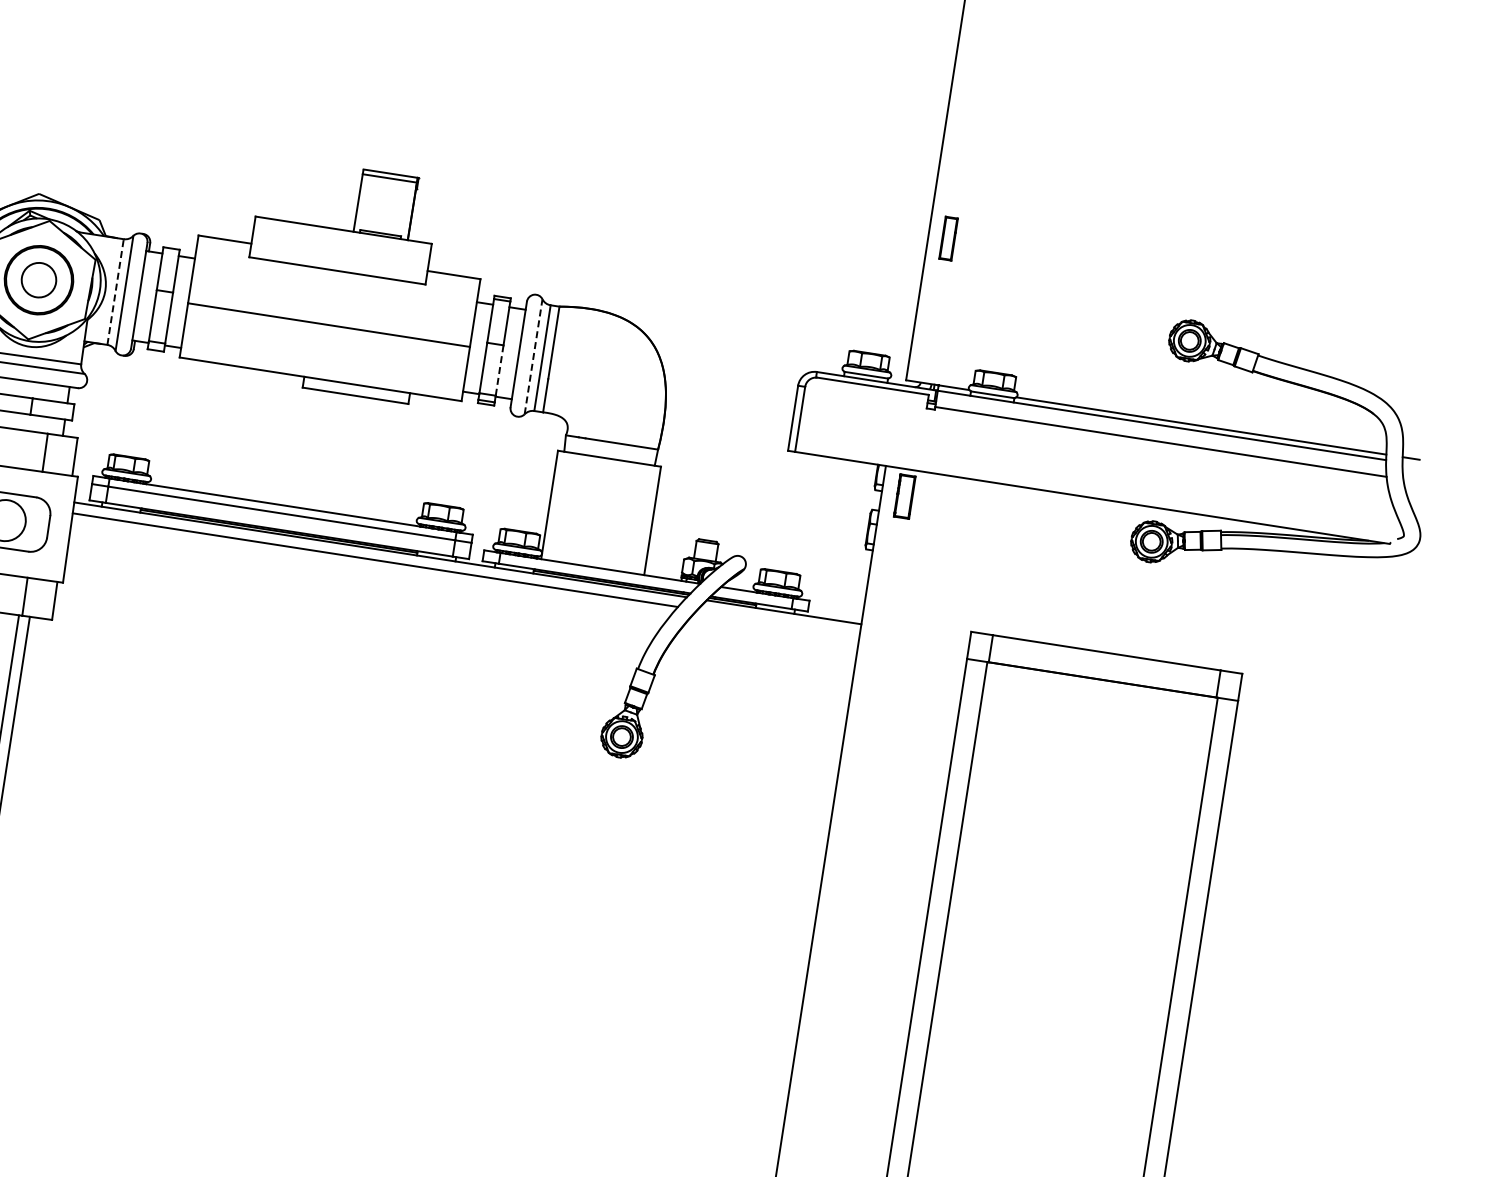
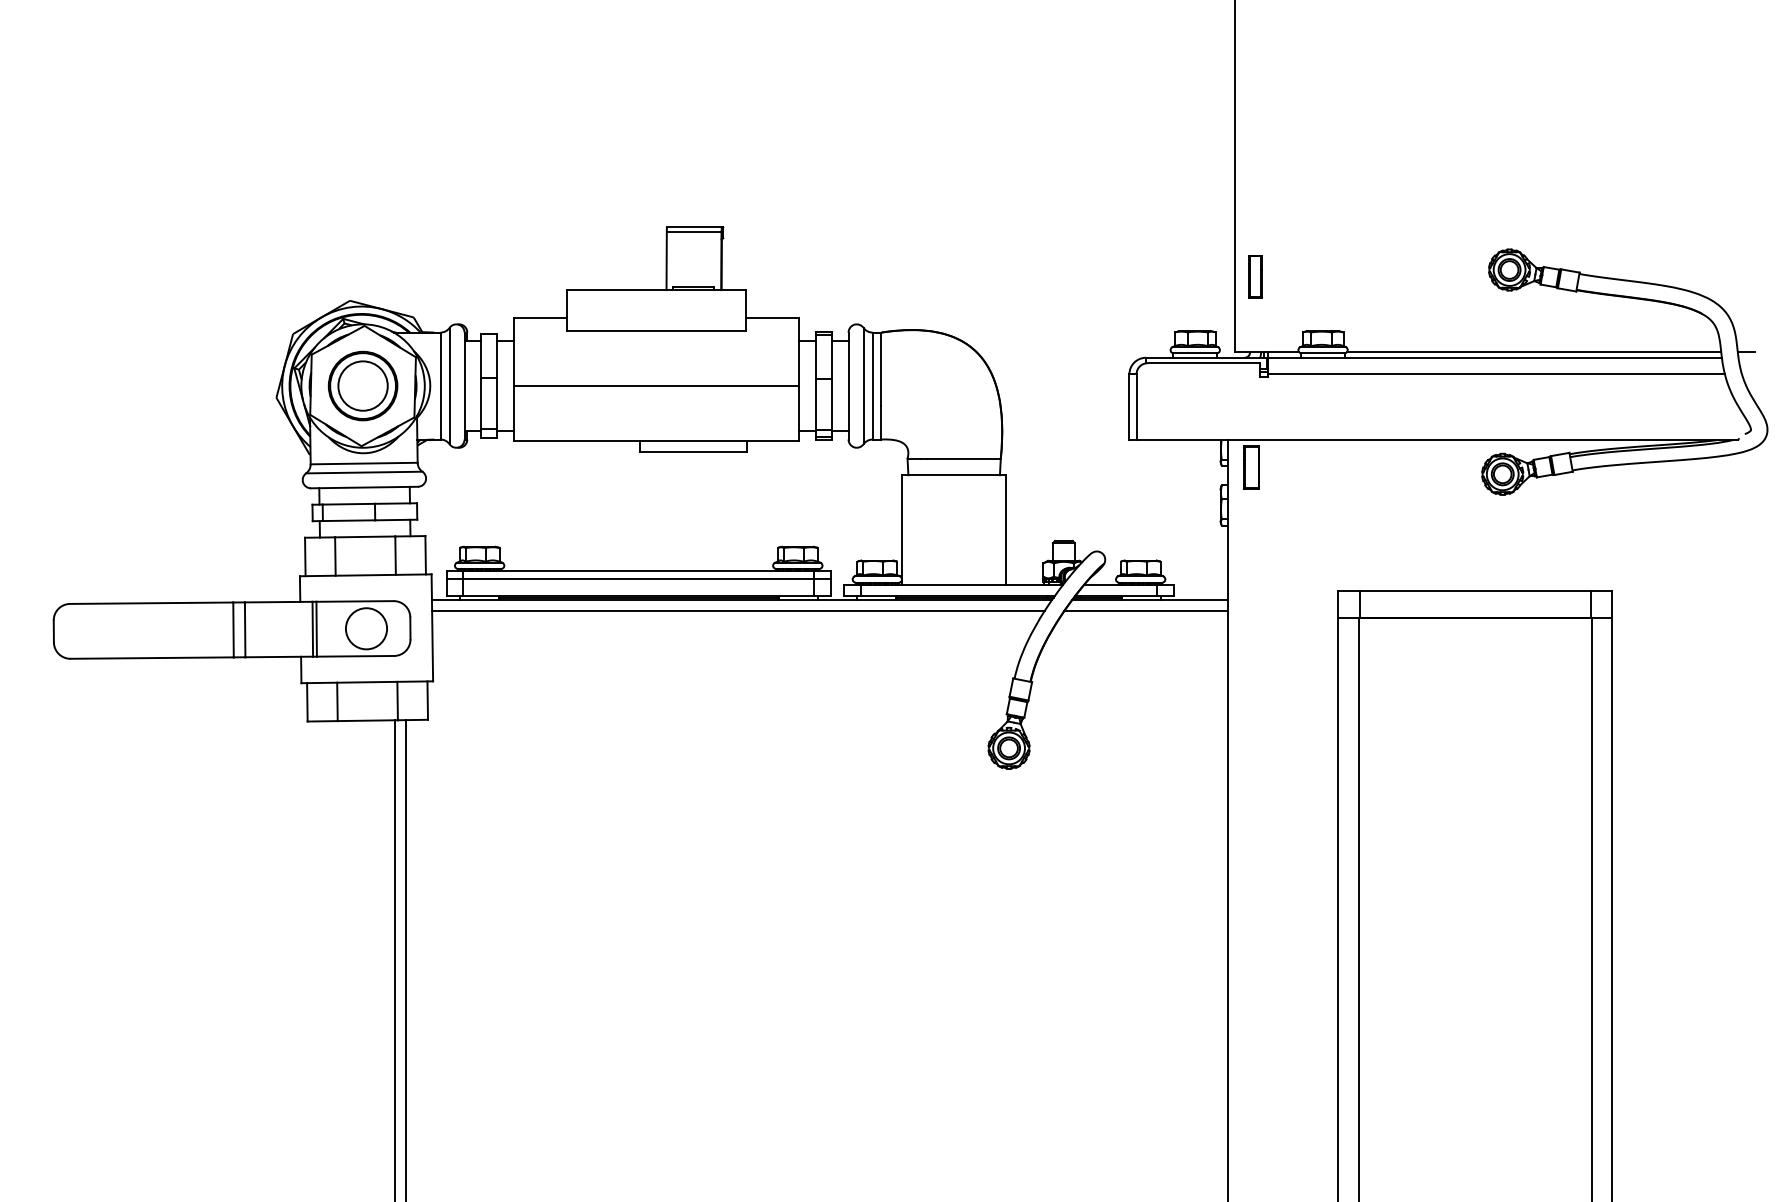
part: (948, 238) -> (1255, 276), moved
circle: (38, 279) -> (362, 385), size x1.43
line: (115, 291) -> (440, 385), dashed -> solid
line: (533, 356) -> (863, 385), dashed -> solid
line: (500, 370) -> (832, 404), dashed -> solid
line: (778, 622) -> (1146, 611), added

